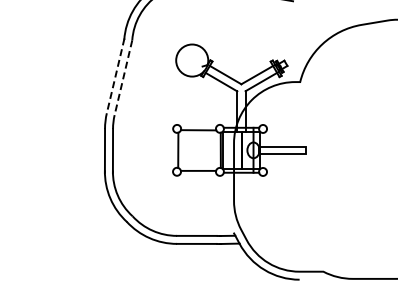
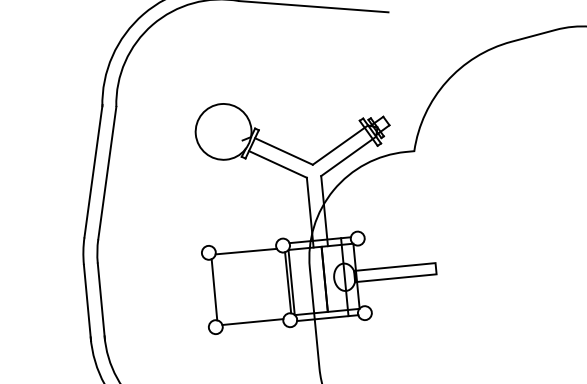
line: (115, 76) -> (93, 172), dashed -> solid
line: (123, 78) -> (107, 174), dashed -> solid

